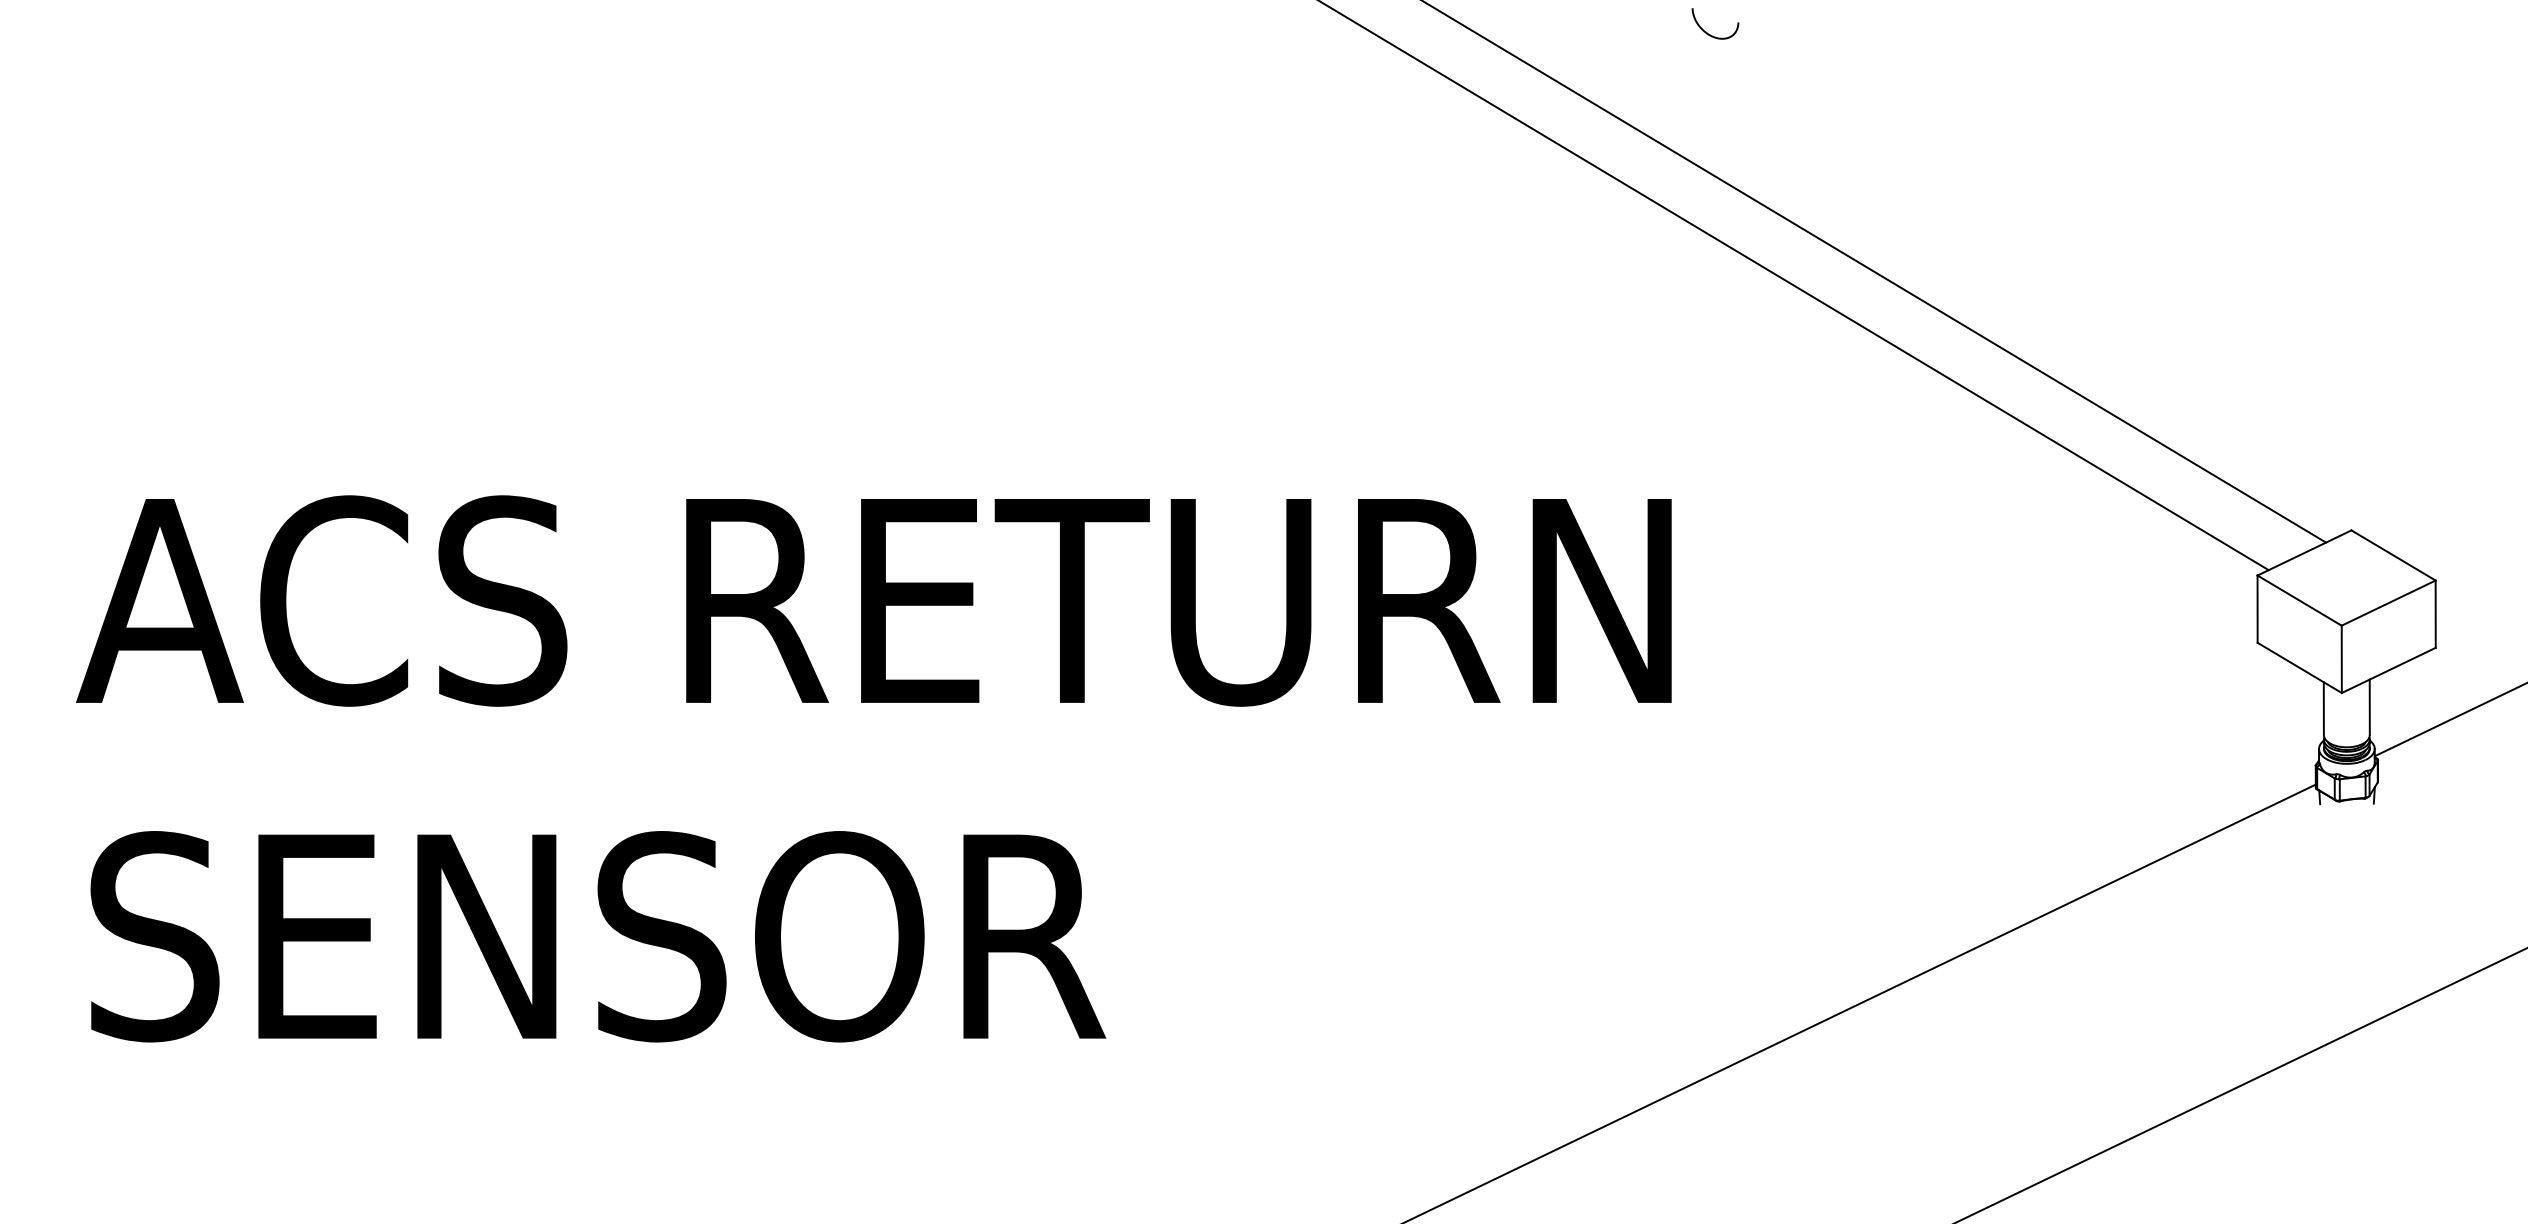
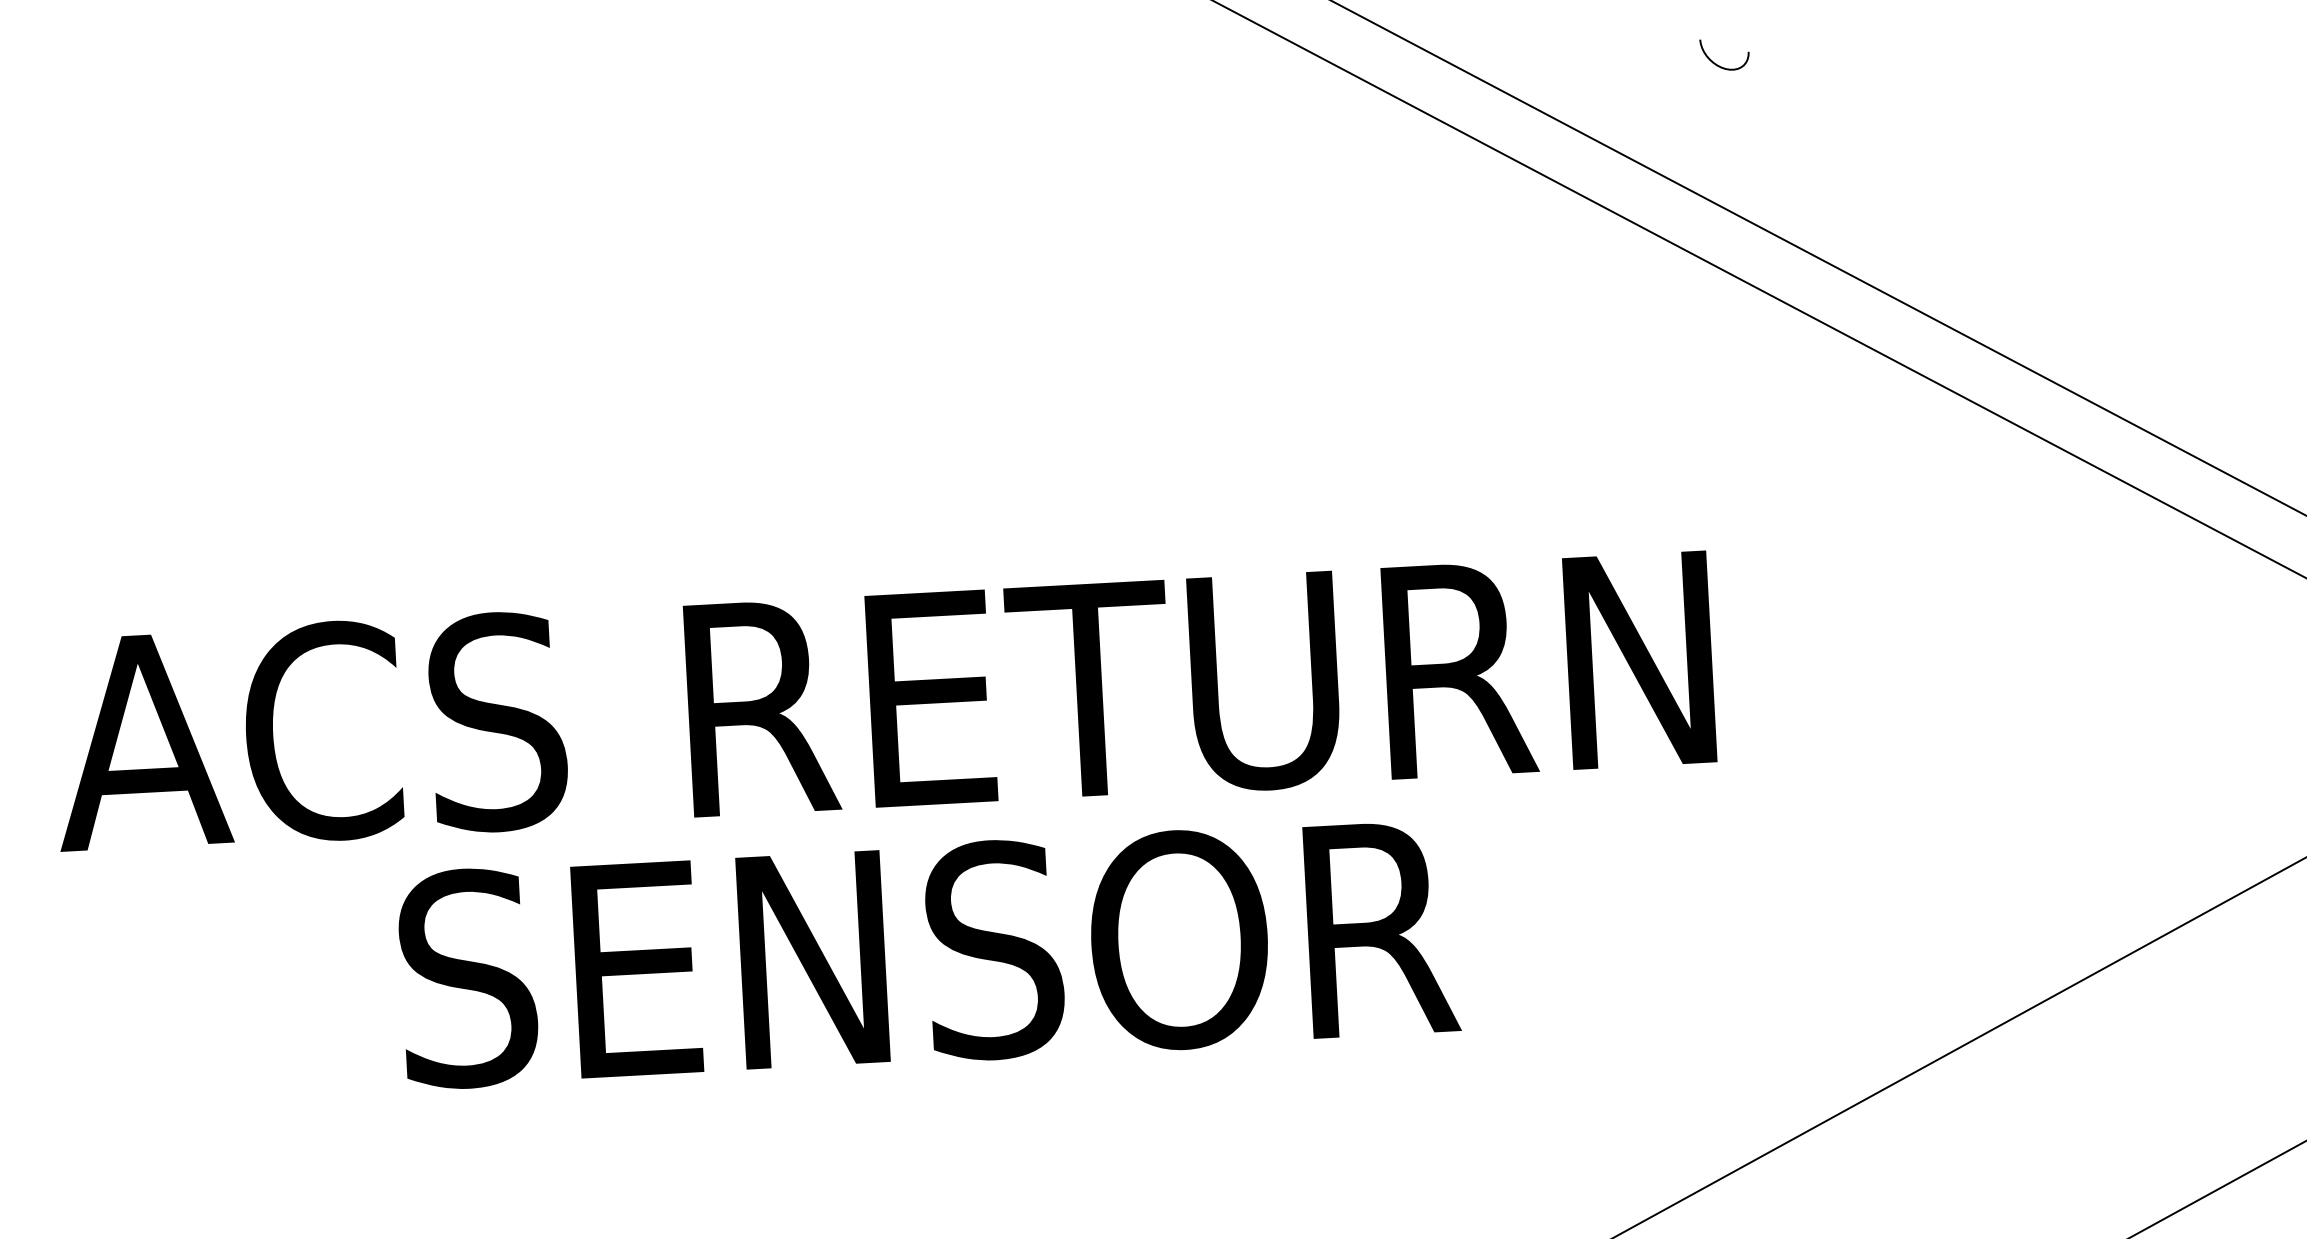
text: (598, 936) -> (928, 953), moved

